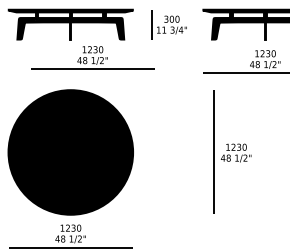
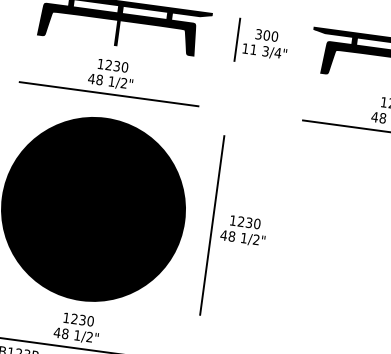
part: (92, 57) -> (110, 76), moved
part: (232, 151) -> (238, 227), moved

